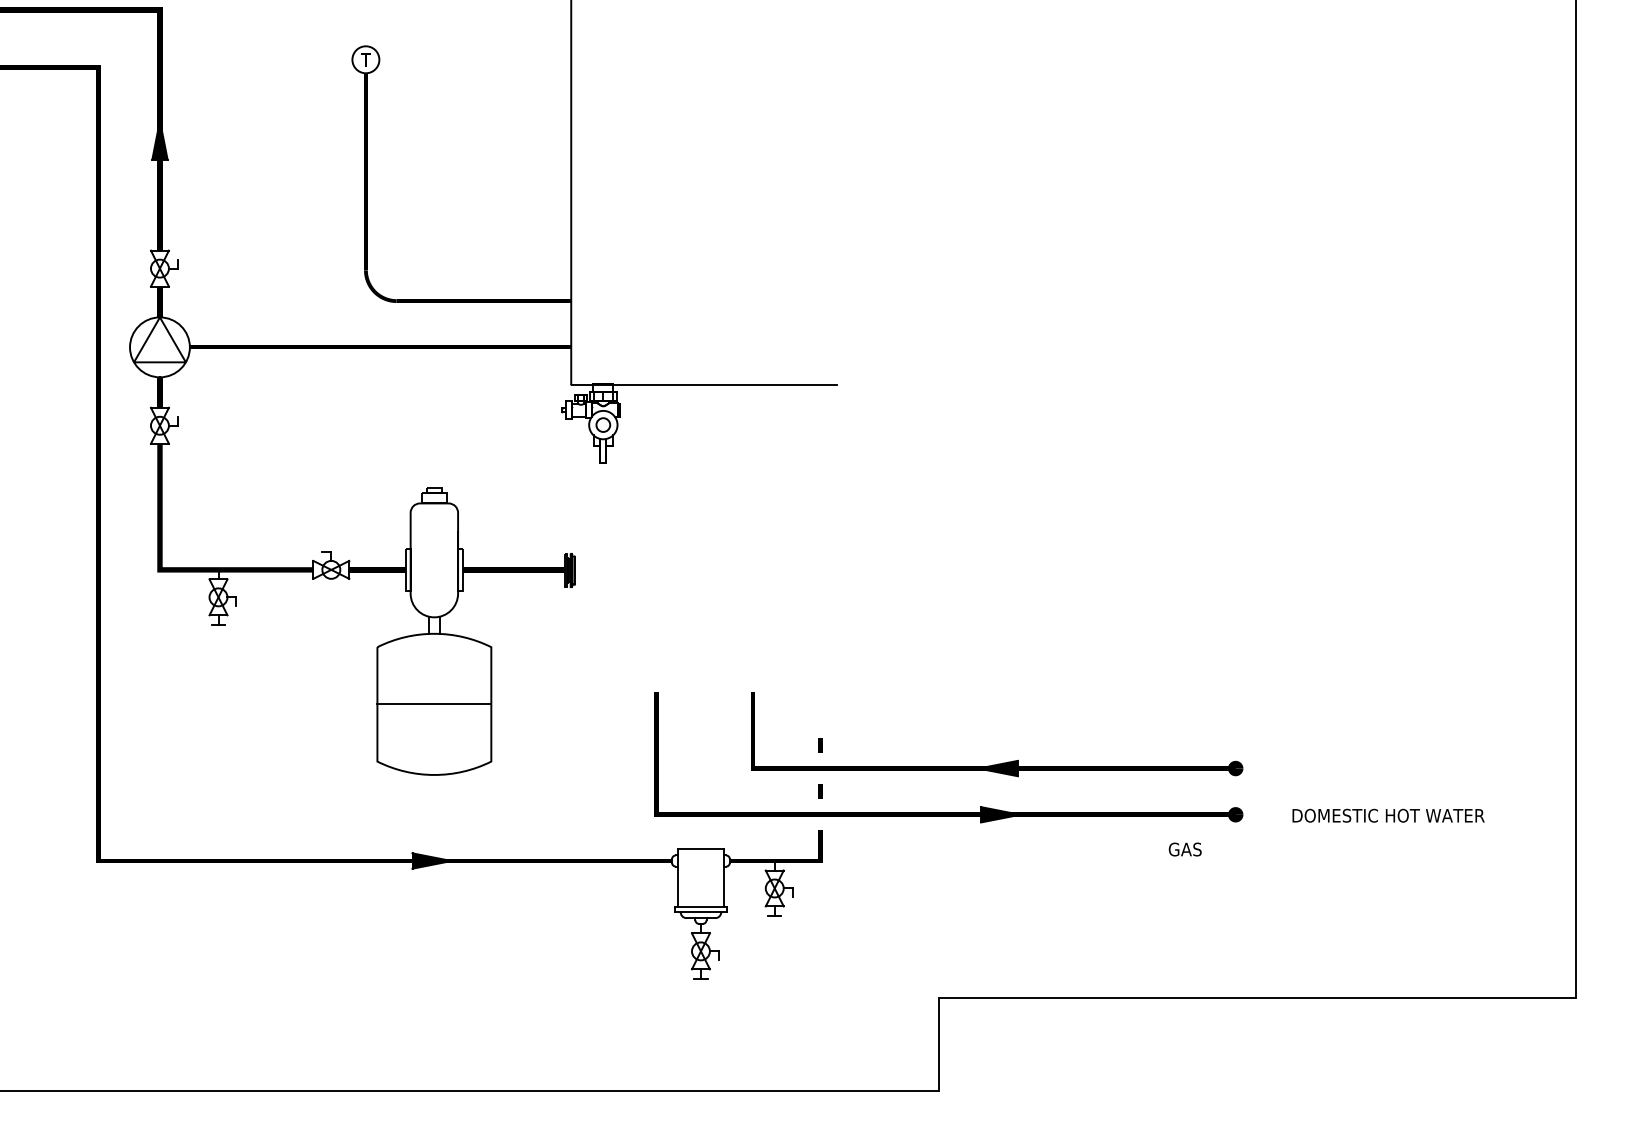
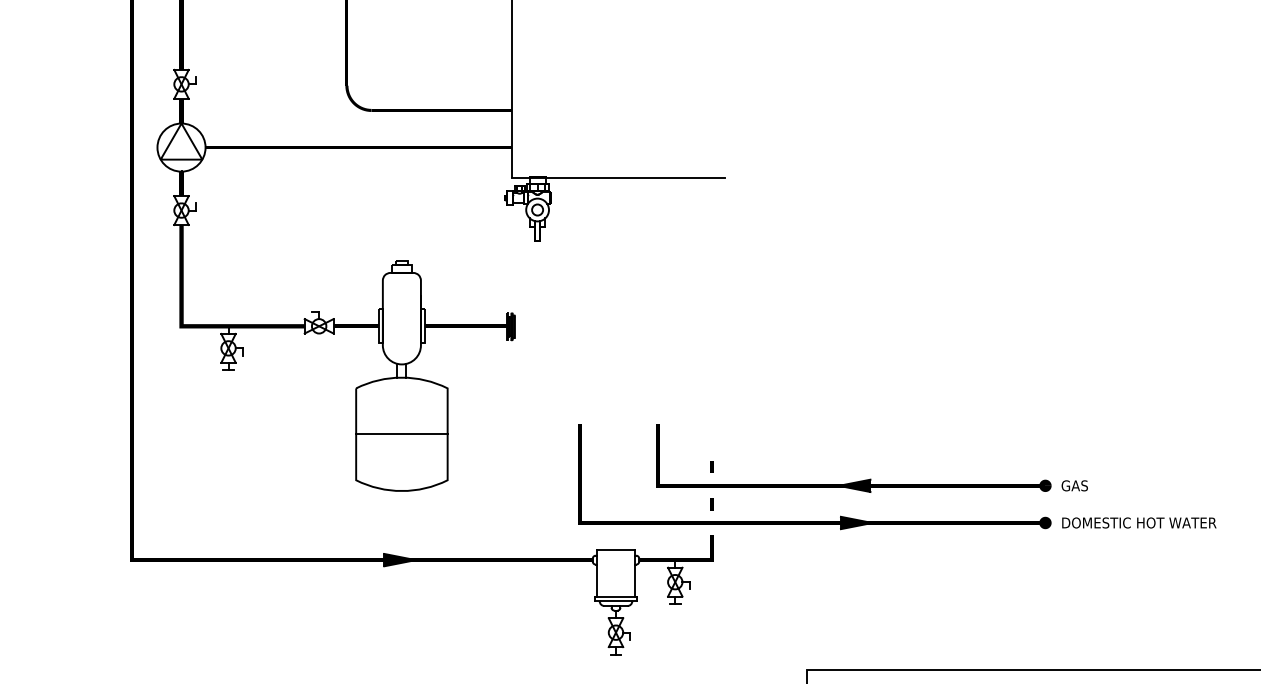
text: (1388, 815) -> (1139, 522), moved
text: (1184, 849) -> (1074, 485), moved

